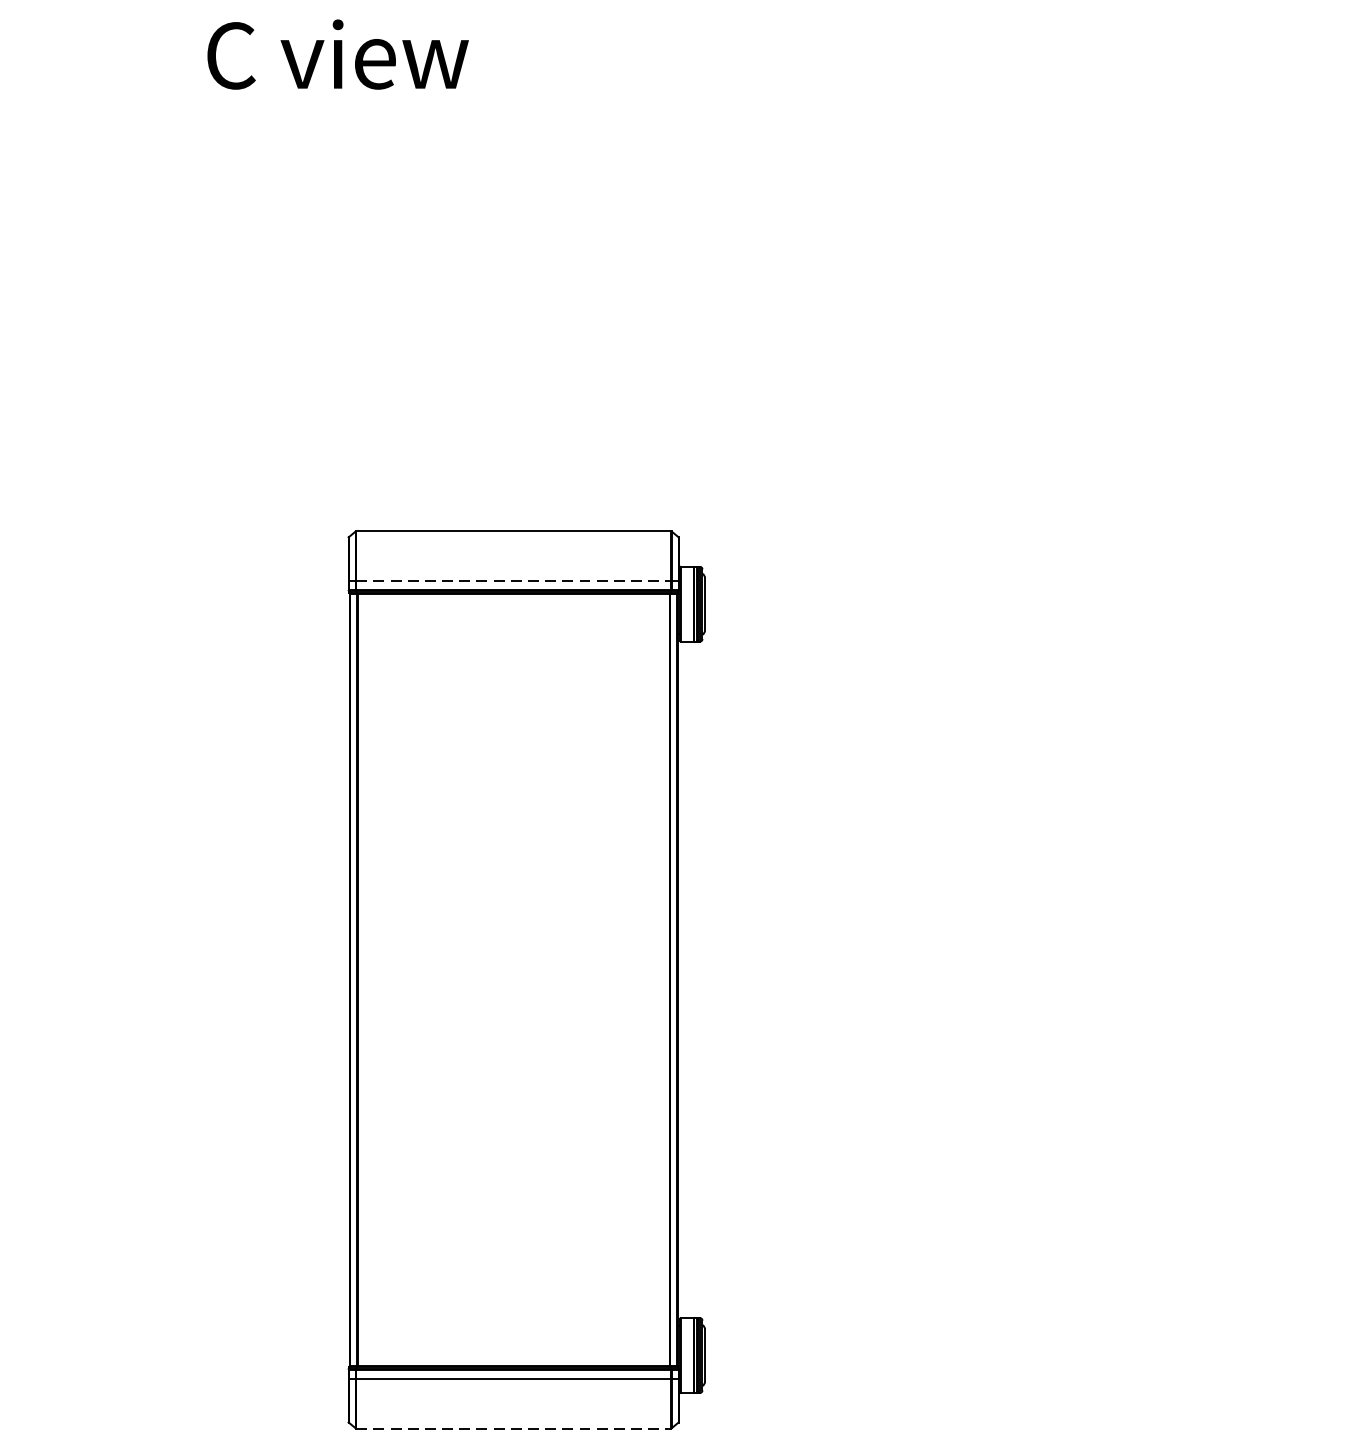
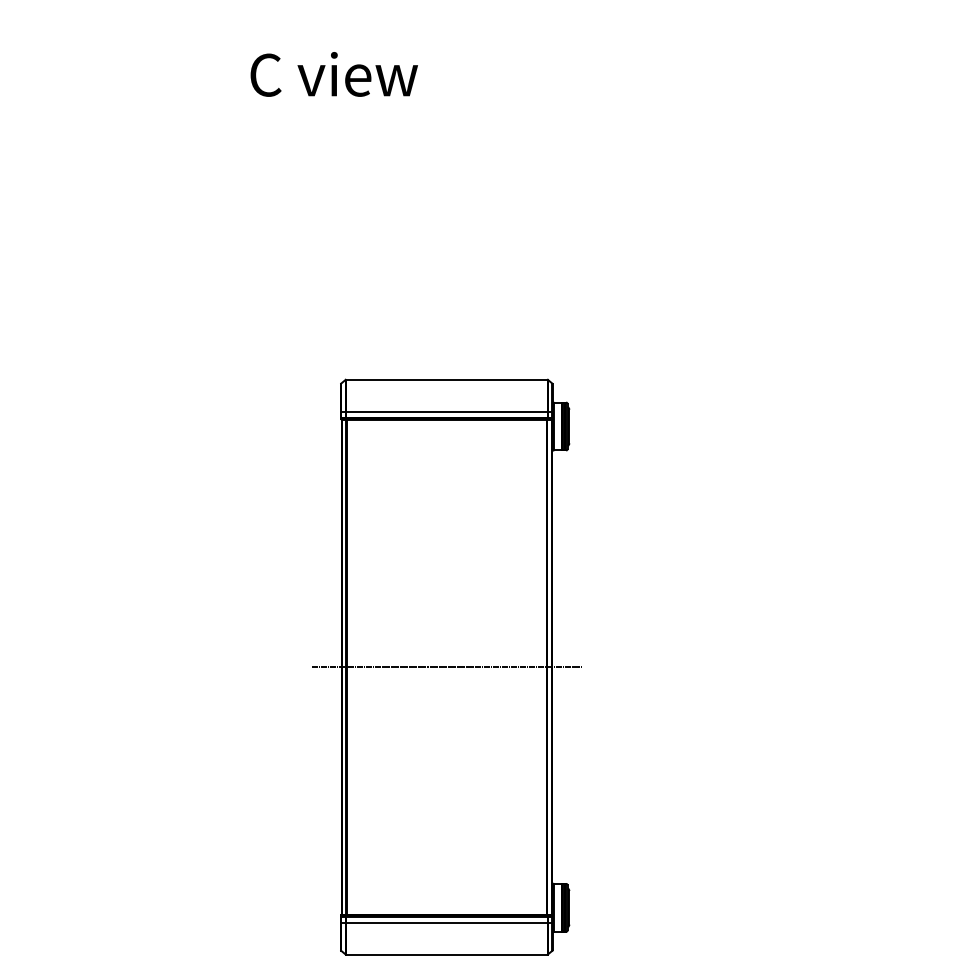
line: (513, 580) -> (446, 411), dashed -> solid
line: (513, 980) -> (446, 667), added
line: (513, 1428) -> (446, 954), dashed -> solid

